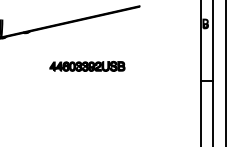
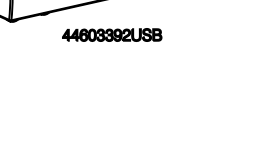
part: (87, 65) -> (112, 33), moved

